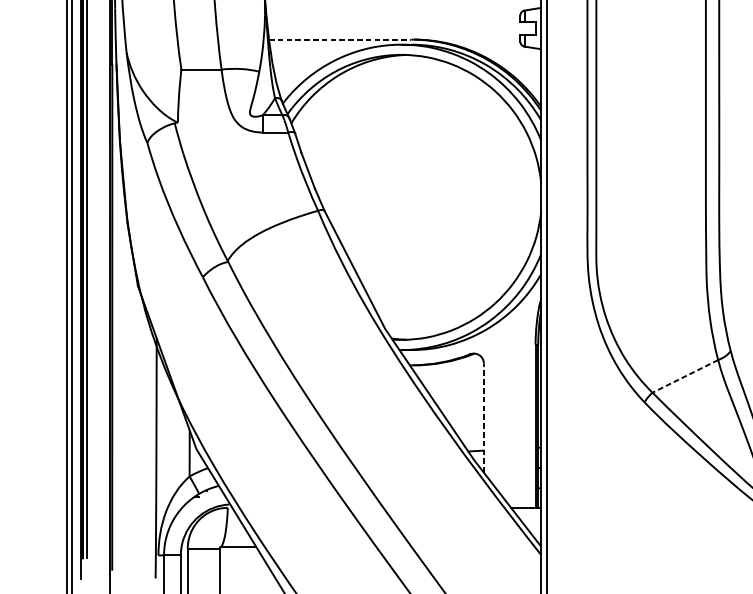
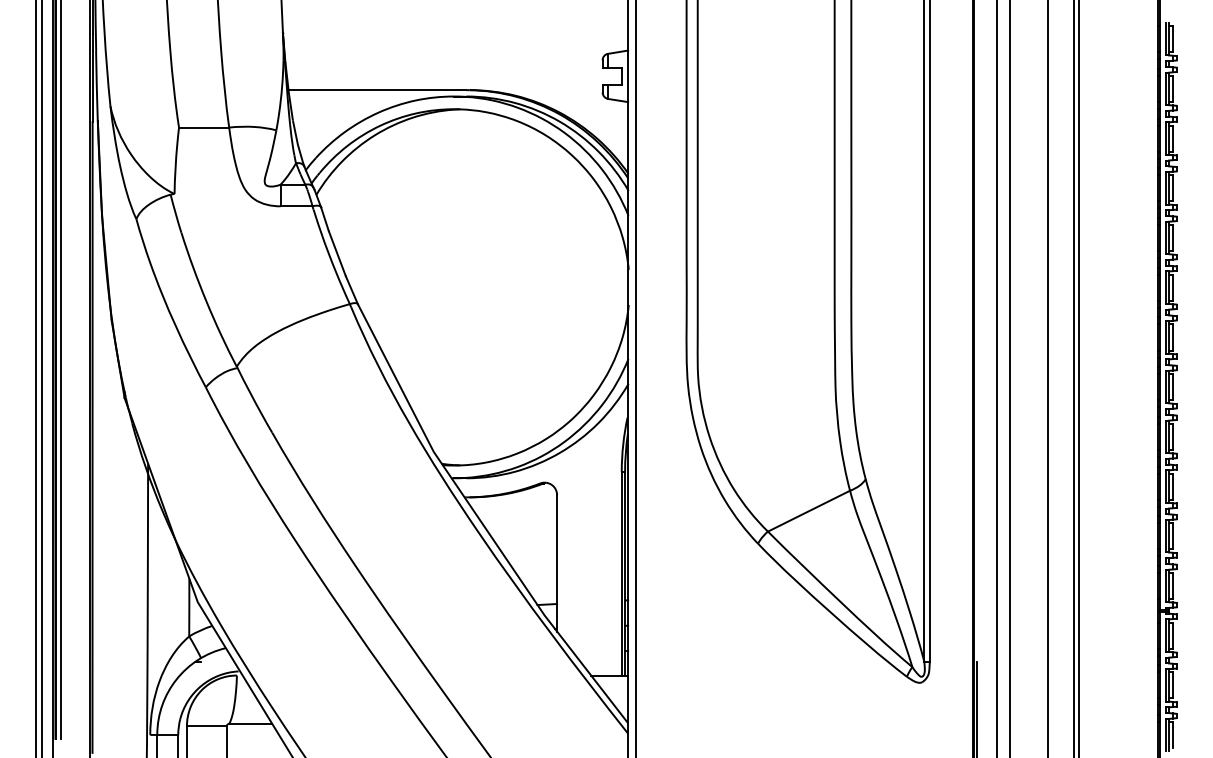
line: (340, 39) -> (377, 90), dashed -> solid
line: (685, 376) -> (809, 511), dashed -> solid
line: (484, 417) -> (557, 562), dashed -> solid

